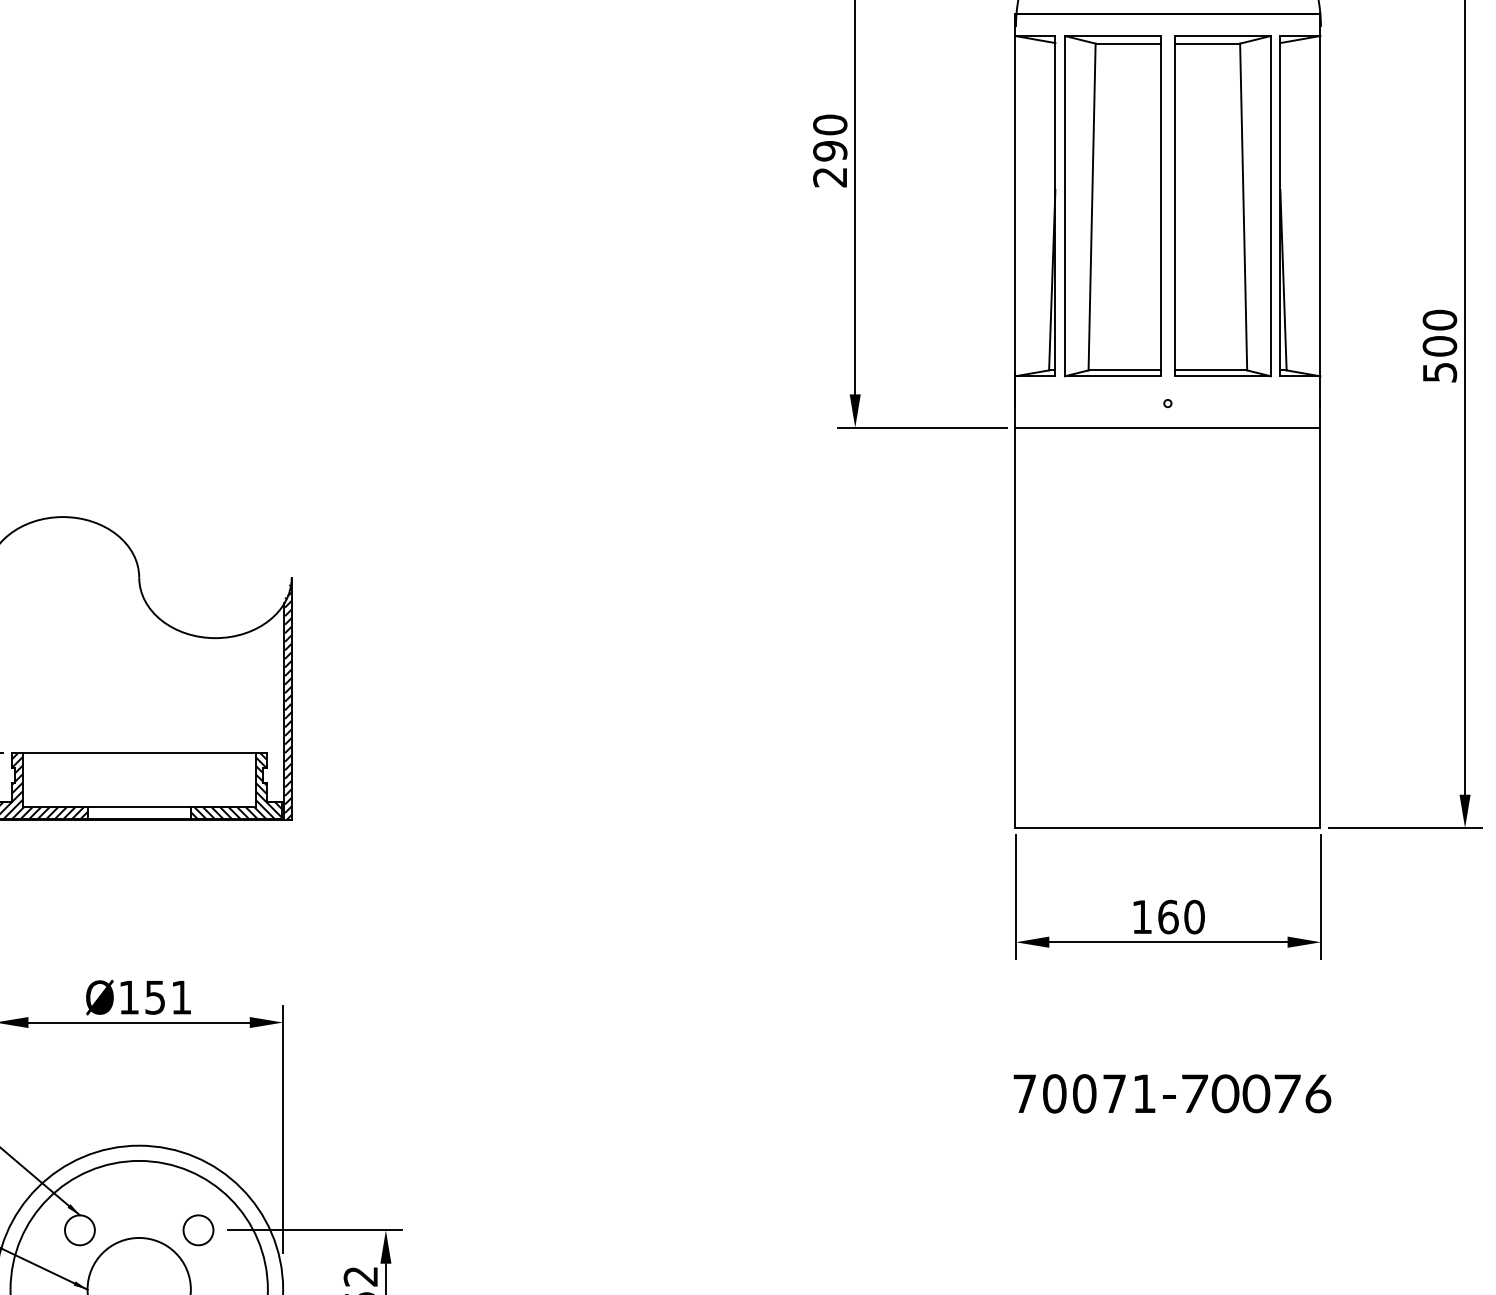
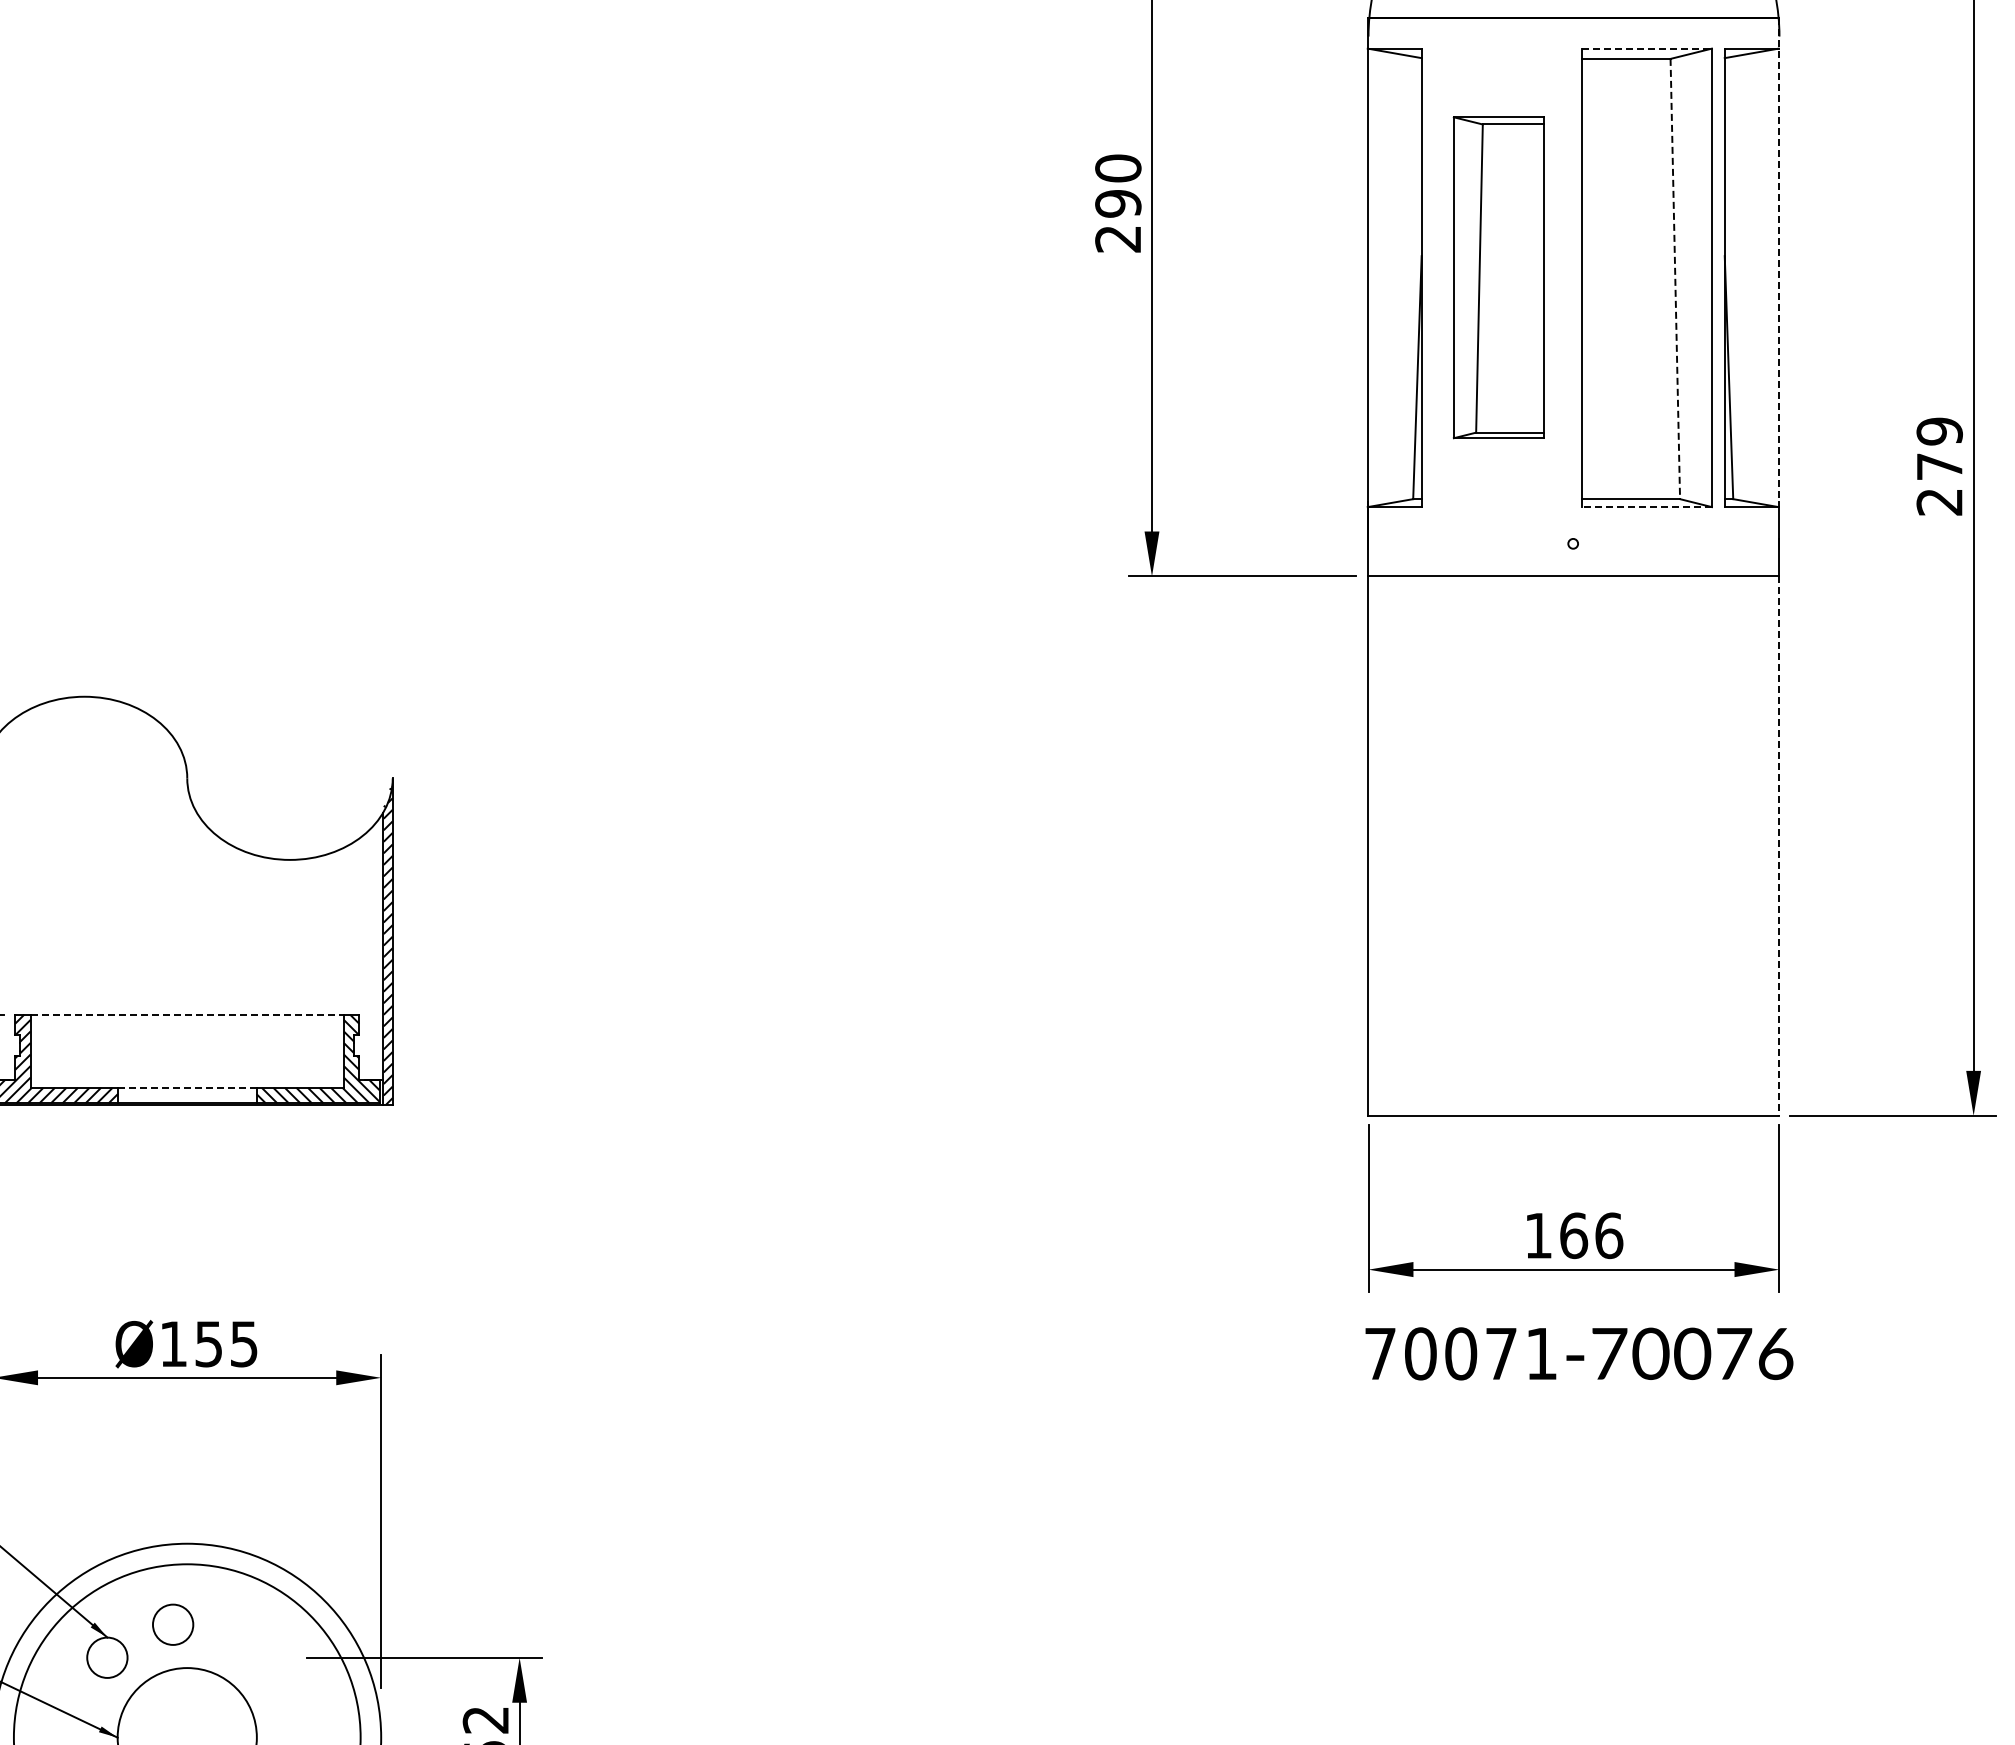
line: (1223, 35) -> (1647, 48), solid -> dashed
line: (1320, 193) -> (1778, 260), solid -> dashed
part: (1112, 205) -> (1498, 277), size x0.7
line: (1243, 207) -> (1675, 279), solid -> dashed
text: (1439, 346) -> (1939, 466), 500 -> 279
line: (1223, 376) -> (1647, 507), solid -> dashed
line: (1320, 628) -> (1778, 846), solid -> dashed
line: (139, 752) -> (187, 1014), solid -> dashed
line: (139, 807) -> (187, 1087), solid -> dashed
text: (1194, 916) -> (1609, 1235), 160 -> 166
text: (181, 997) -> (244, 1344), Ø151 -> Ø155
text: (1172, 1093) -> (1579, 1353), moved
circle: (198, 1230) -> (173, 1624), moved

